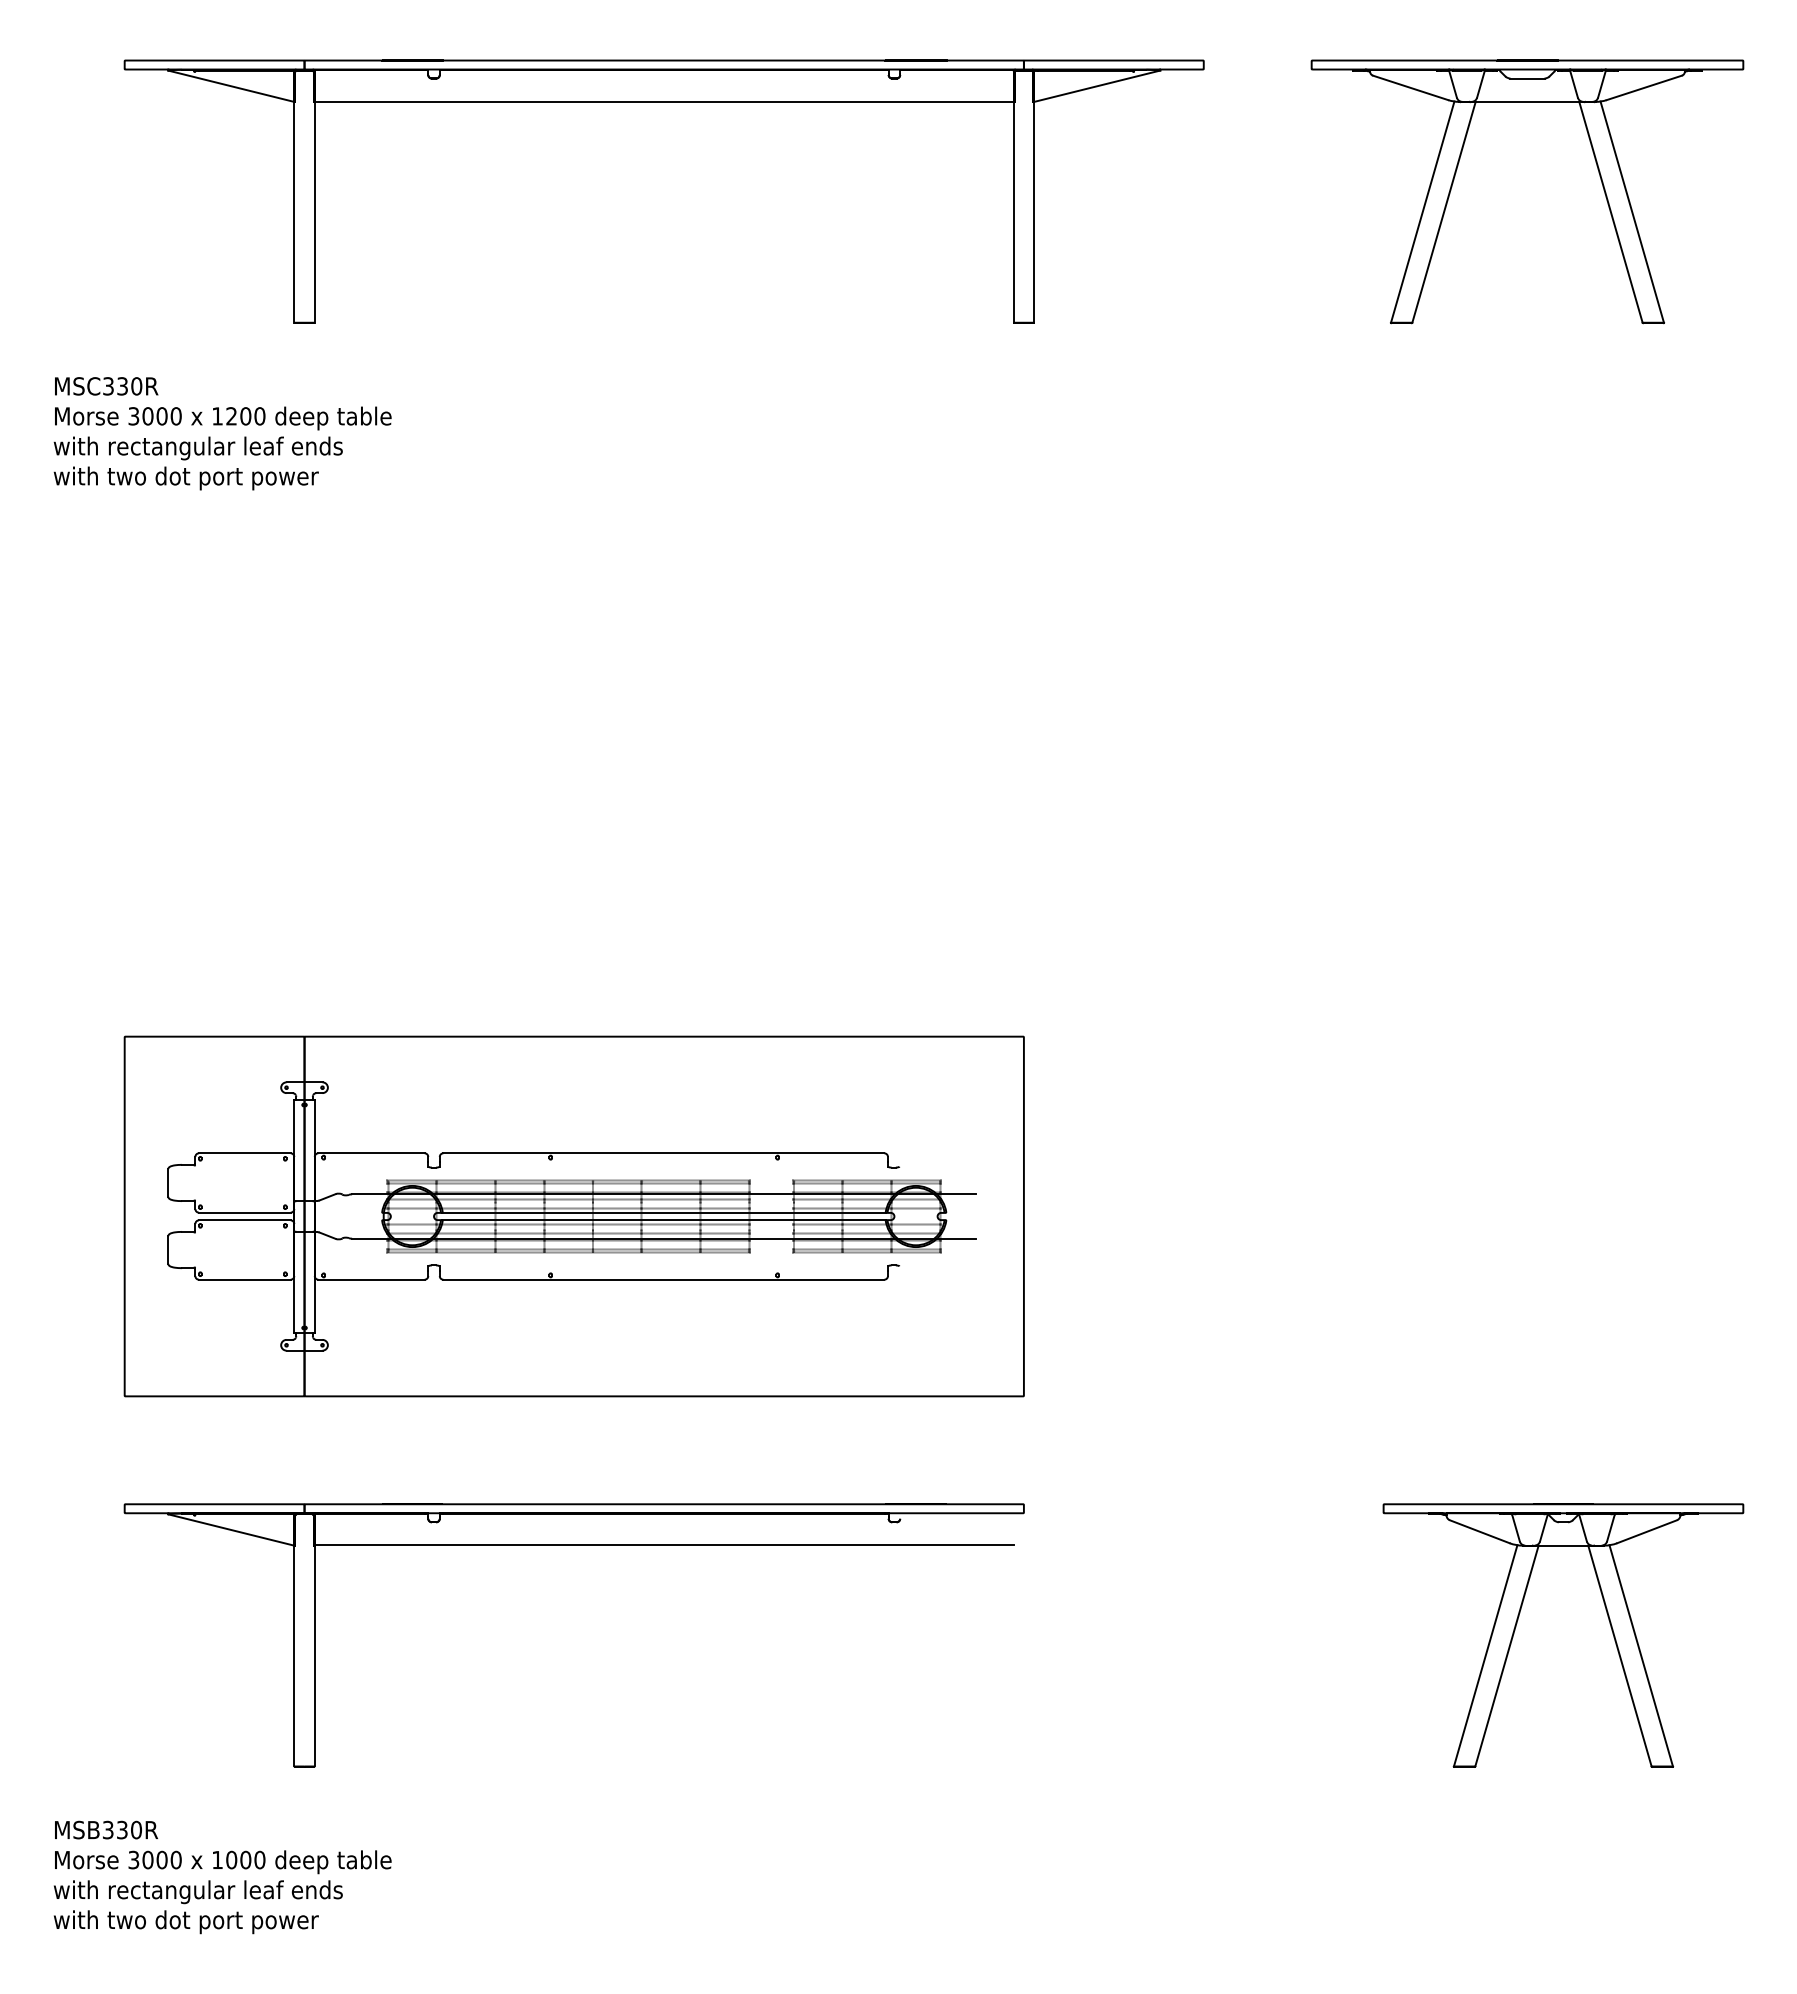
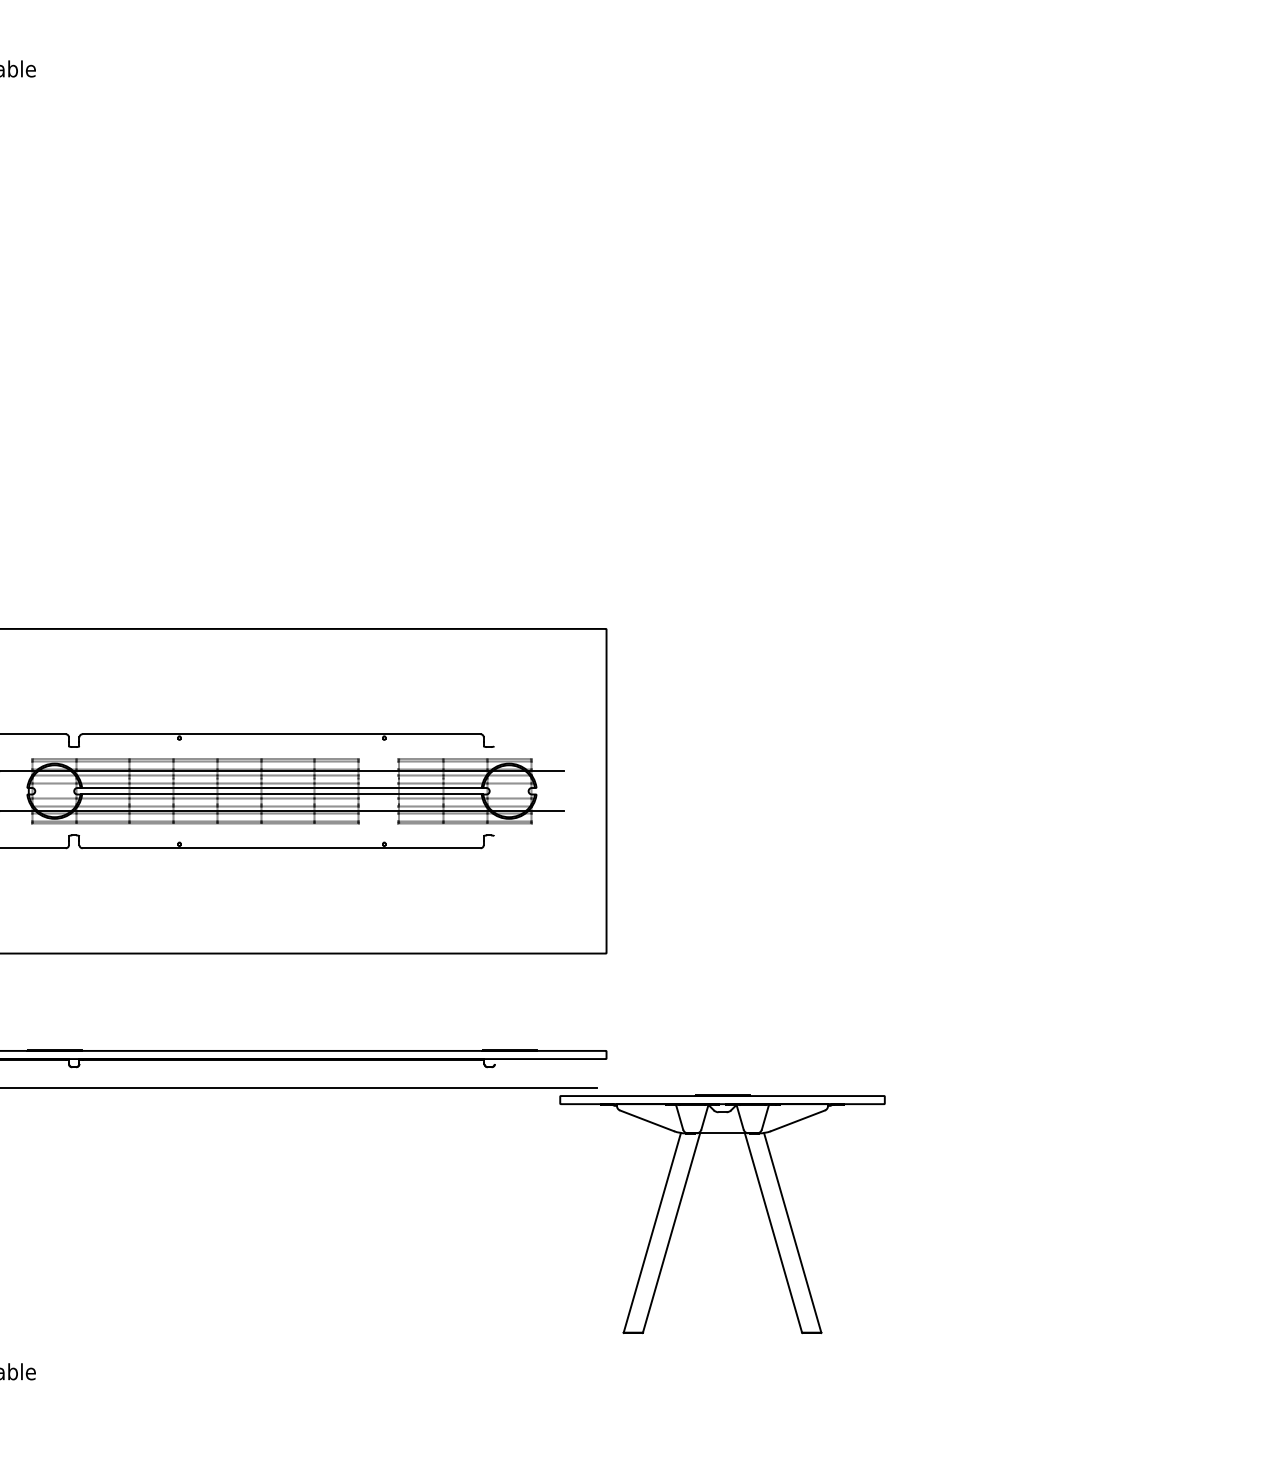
part: (1518, 1620) -> (681, 1200), moved

